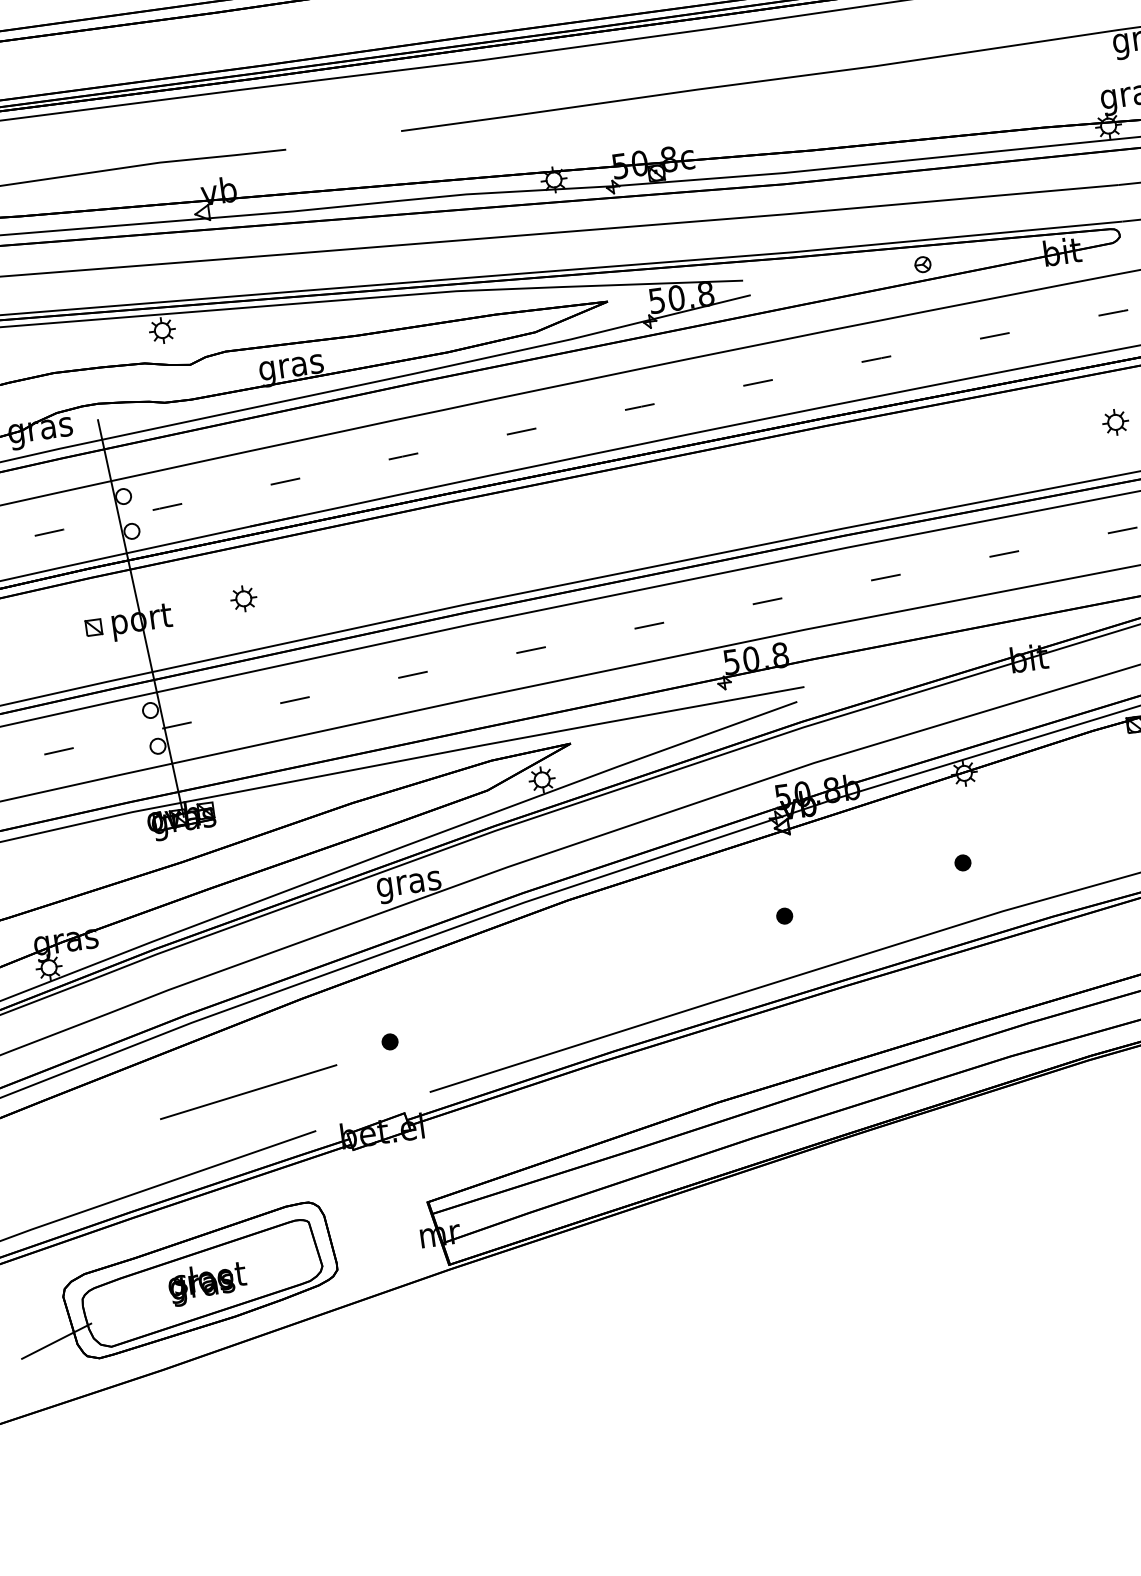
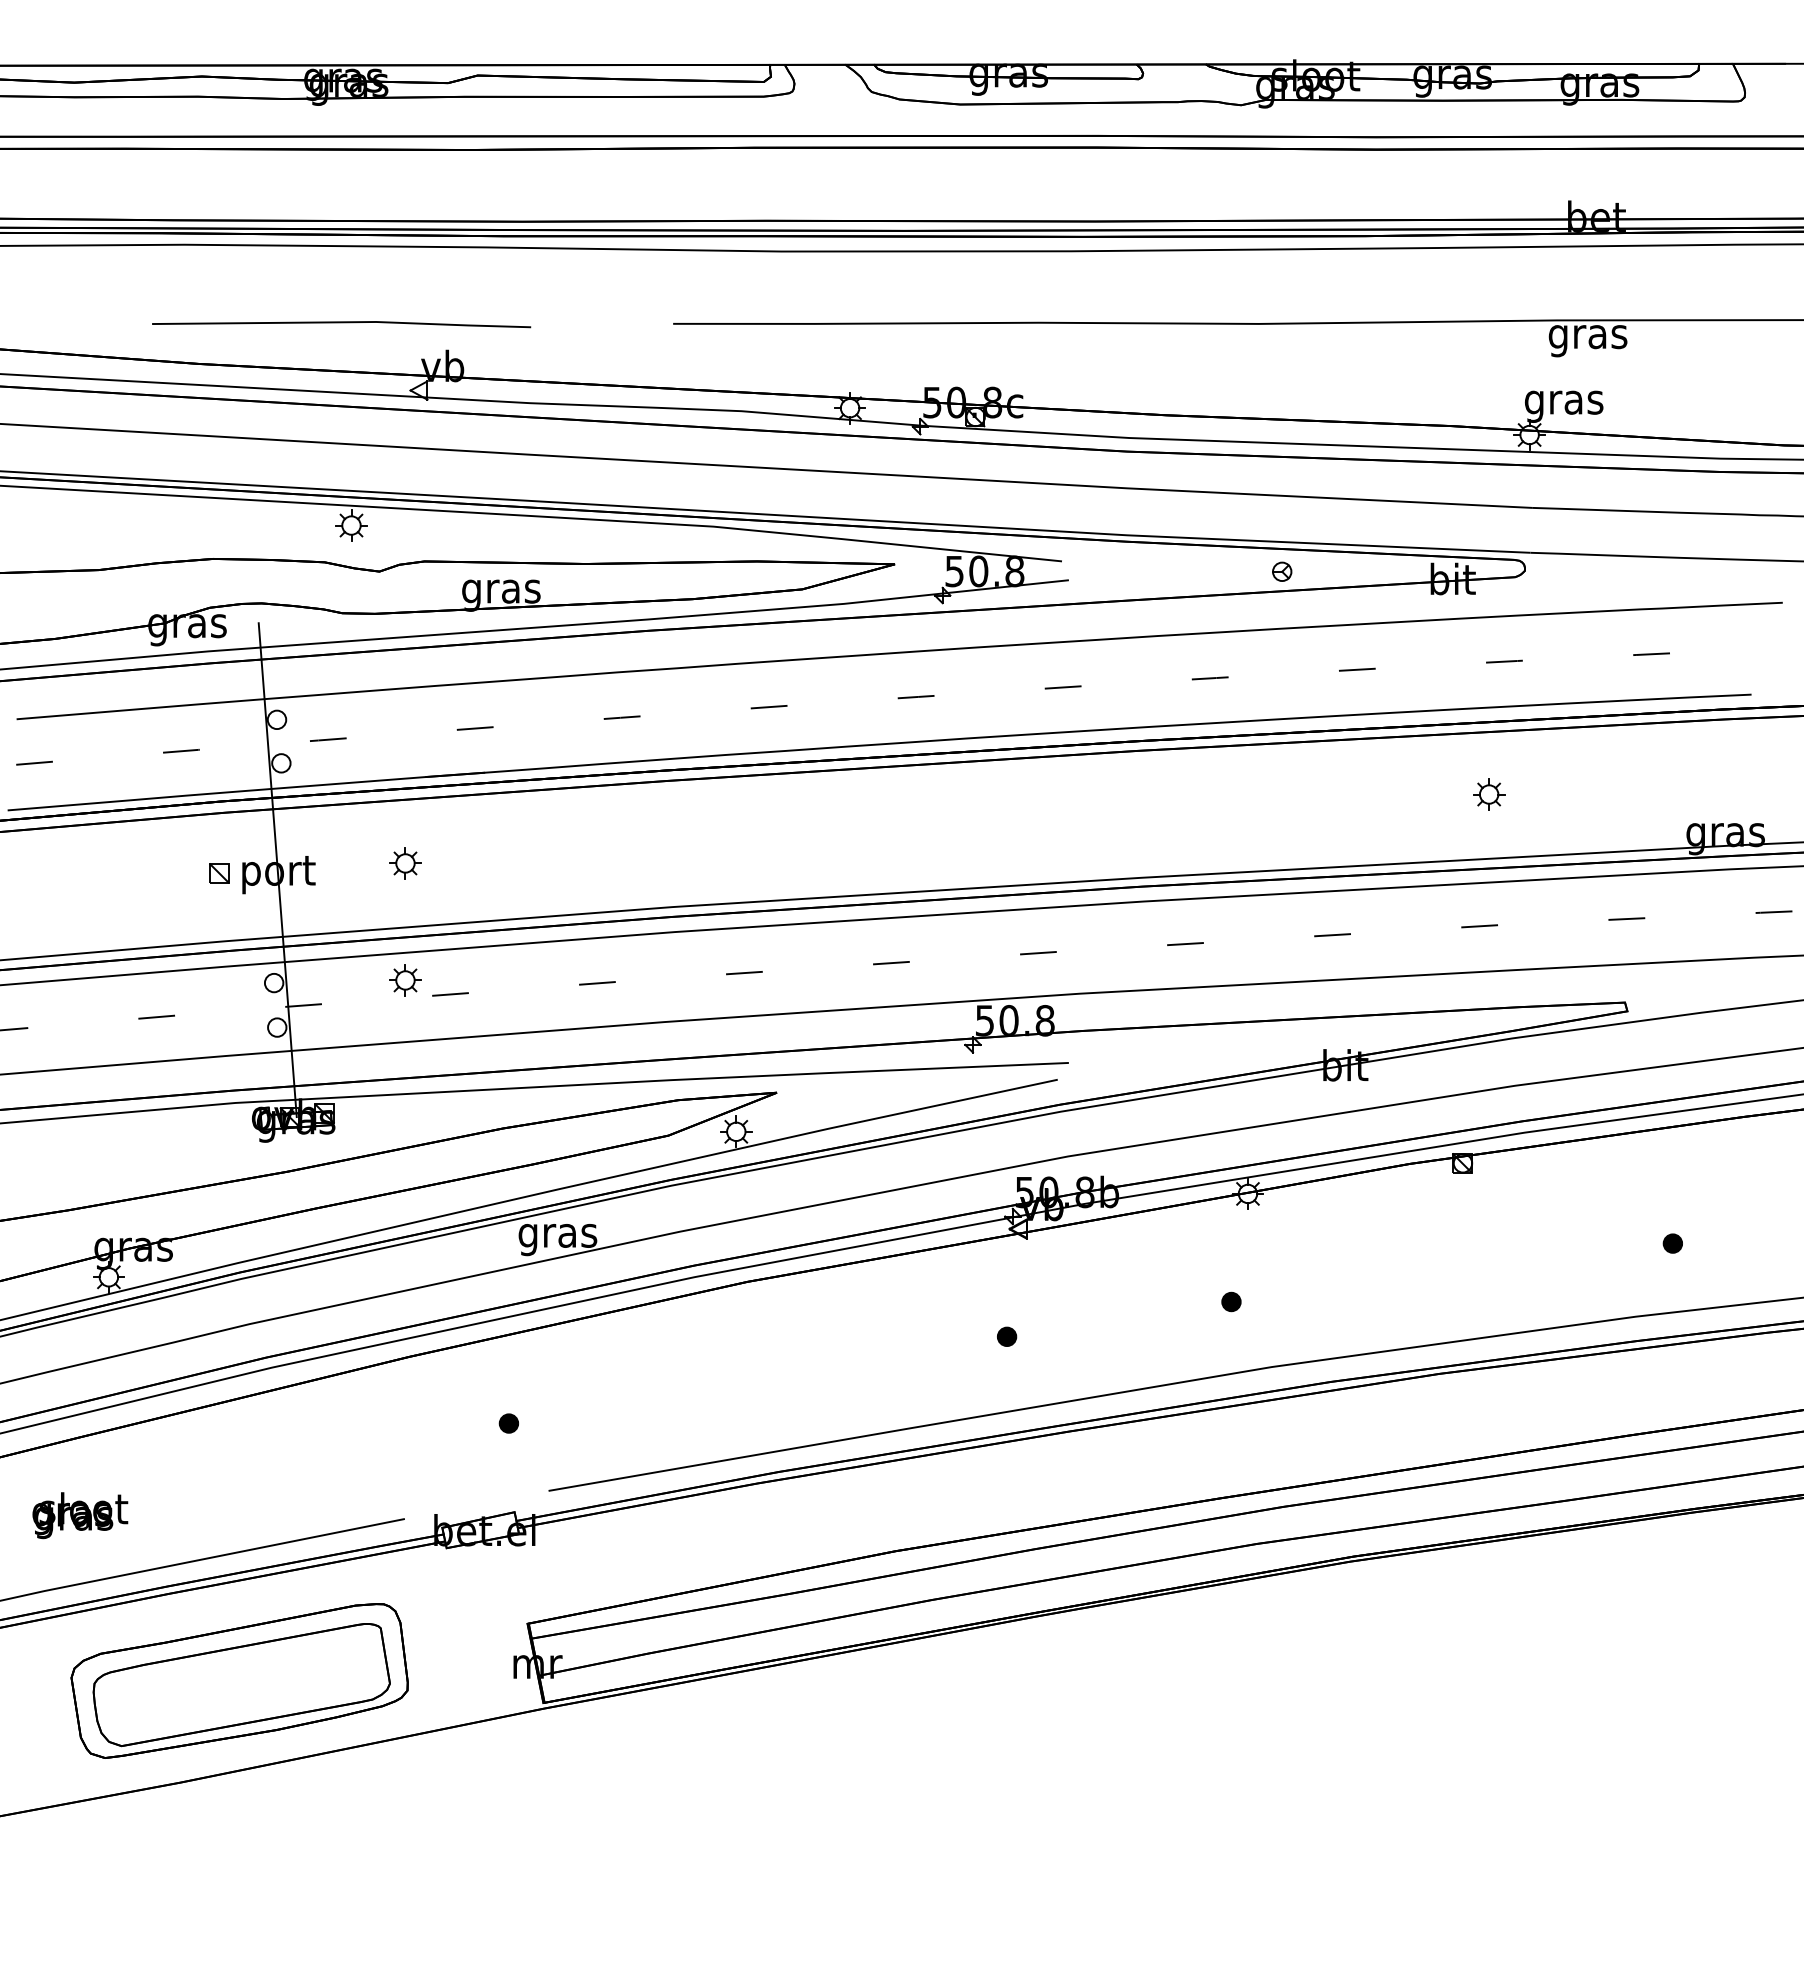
part: (256, 693) -> (405, 980), added
line: (248, 1091) -> (329, 1460), removed
text: (207, 1283) -> (80, 1515), moved
line: (56, 1340) -> (55, 1729), removed

